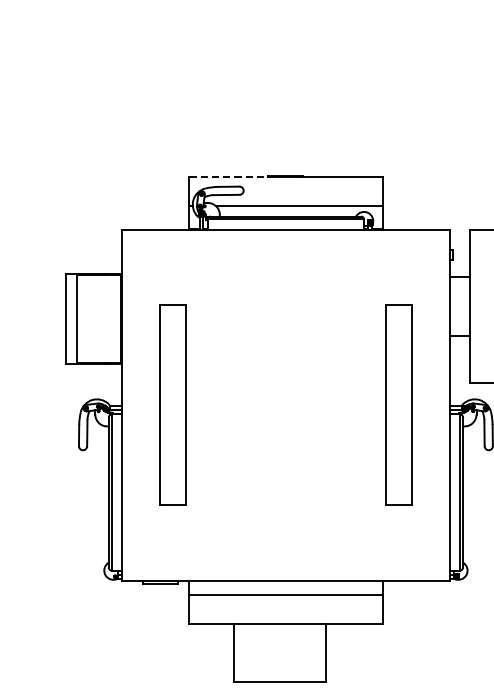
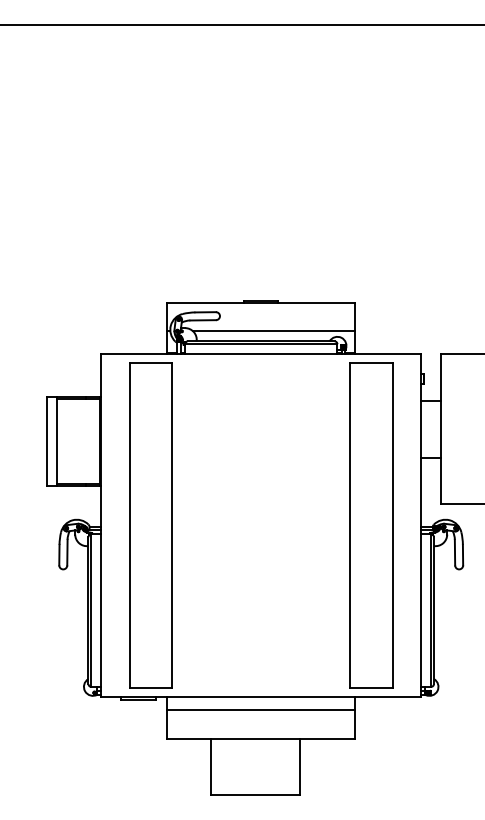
line: (228, 176) -> (205, 302), dashed -> solid
part: (172, 405) -> (150, 525), size x1.67
part: (398, 405) -> (371, 525), size x1.67

